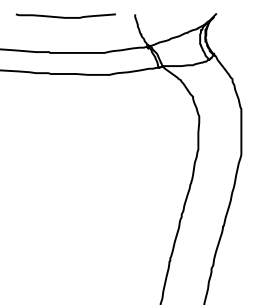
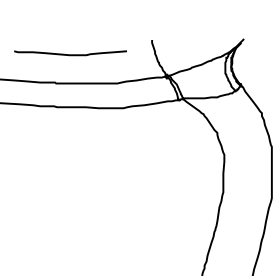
curve: (64, 16) -> (69, 53), moved

